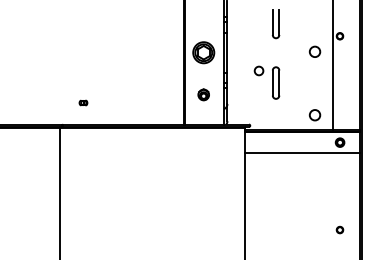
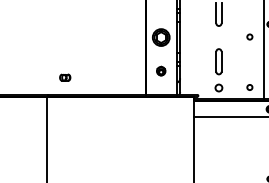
circle: (314, 52) -> (249, 37), size x0.62
circle: (258, 70) -> (218, 87), moved
part: (83, 102) -> (65, 77), size x1.67
circle: (314, 115) -> (249, 87), size x0.62

